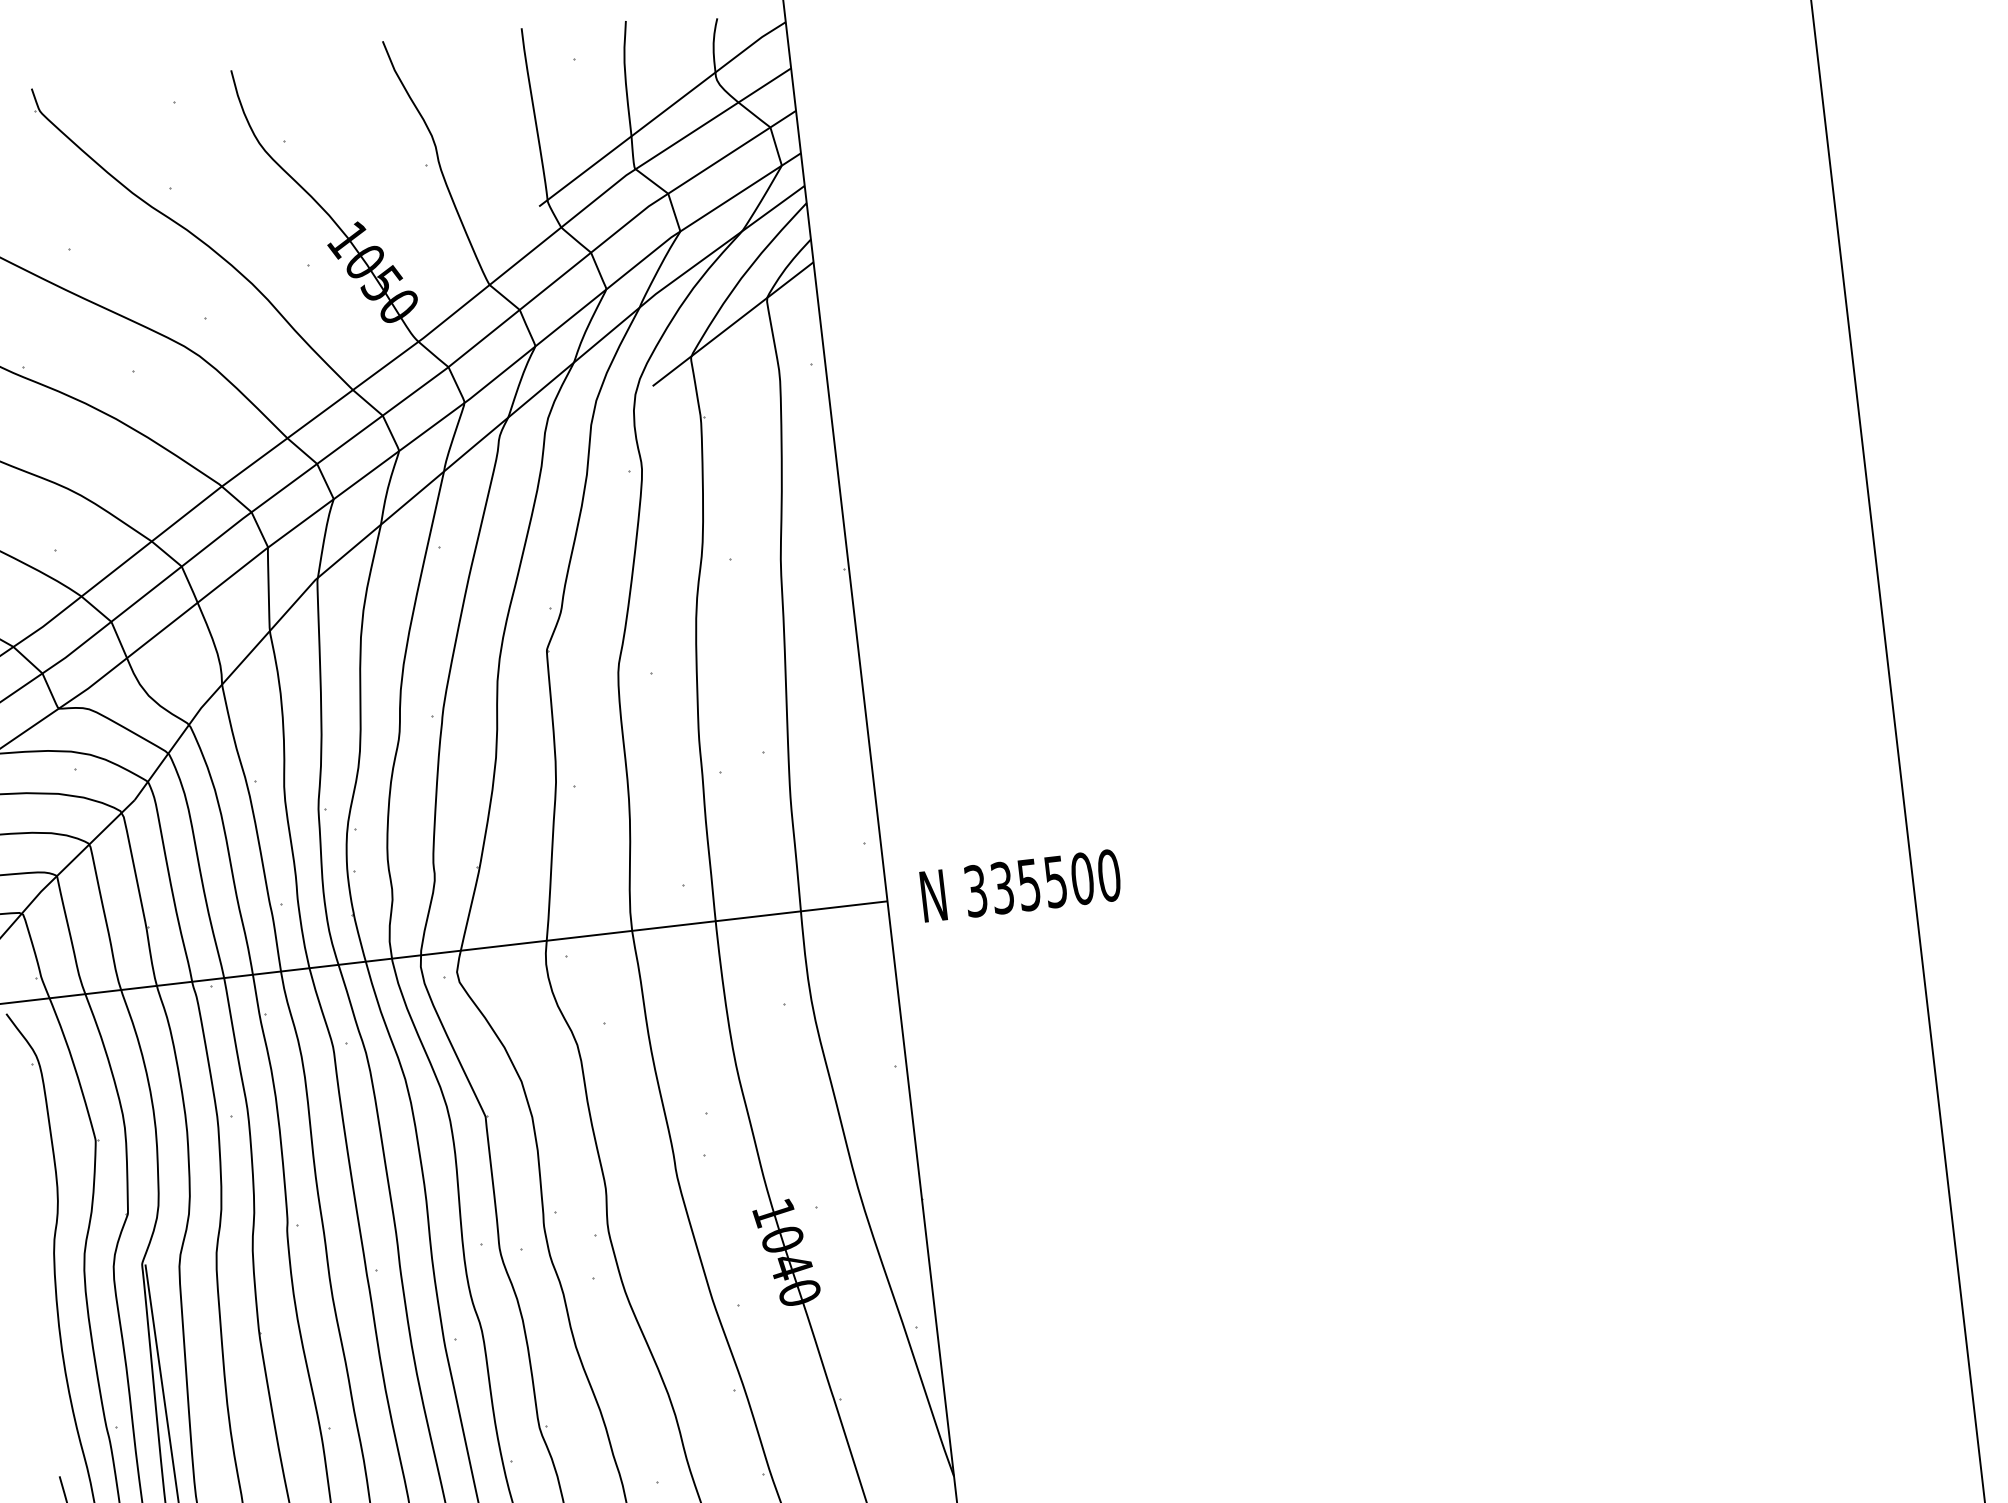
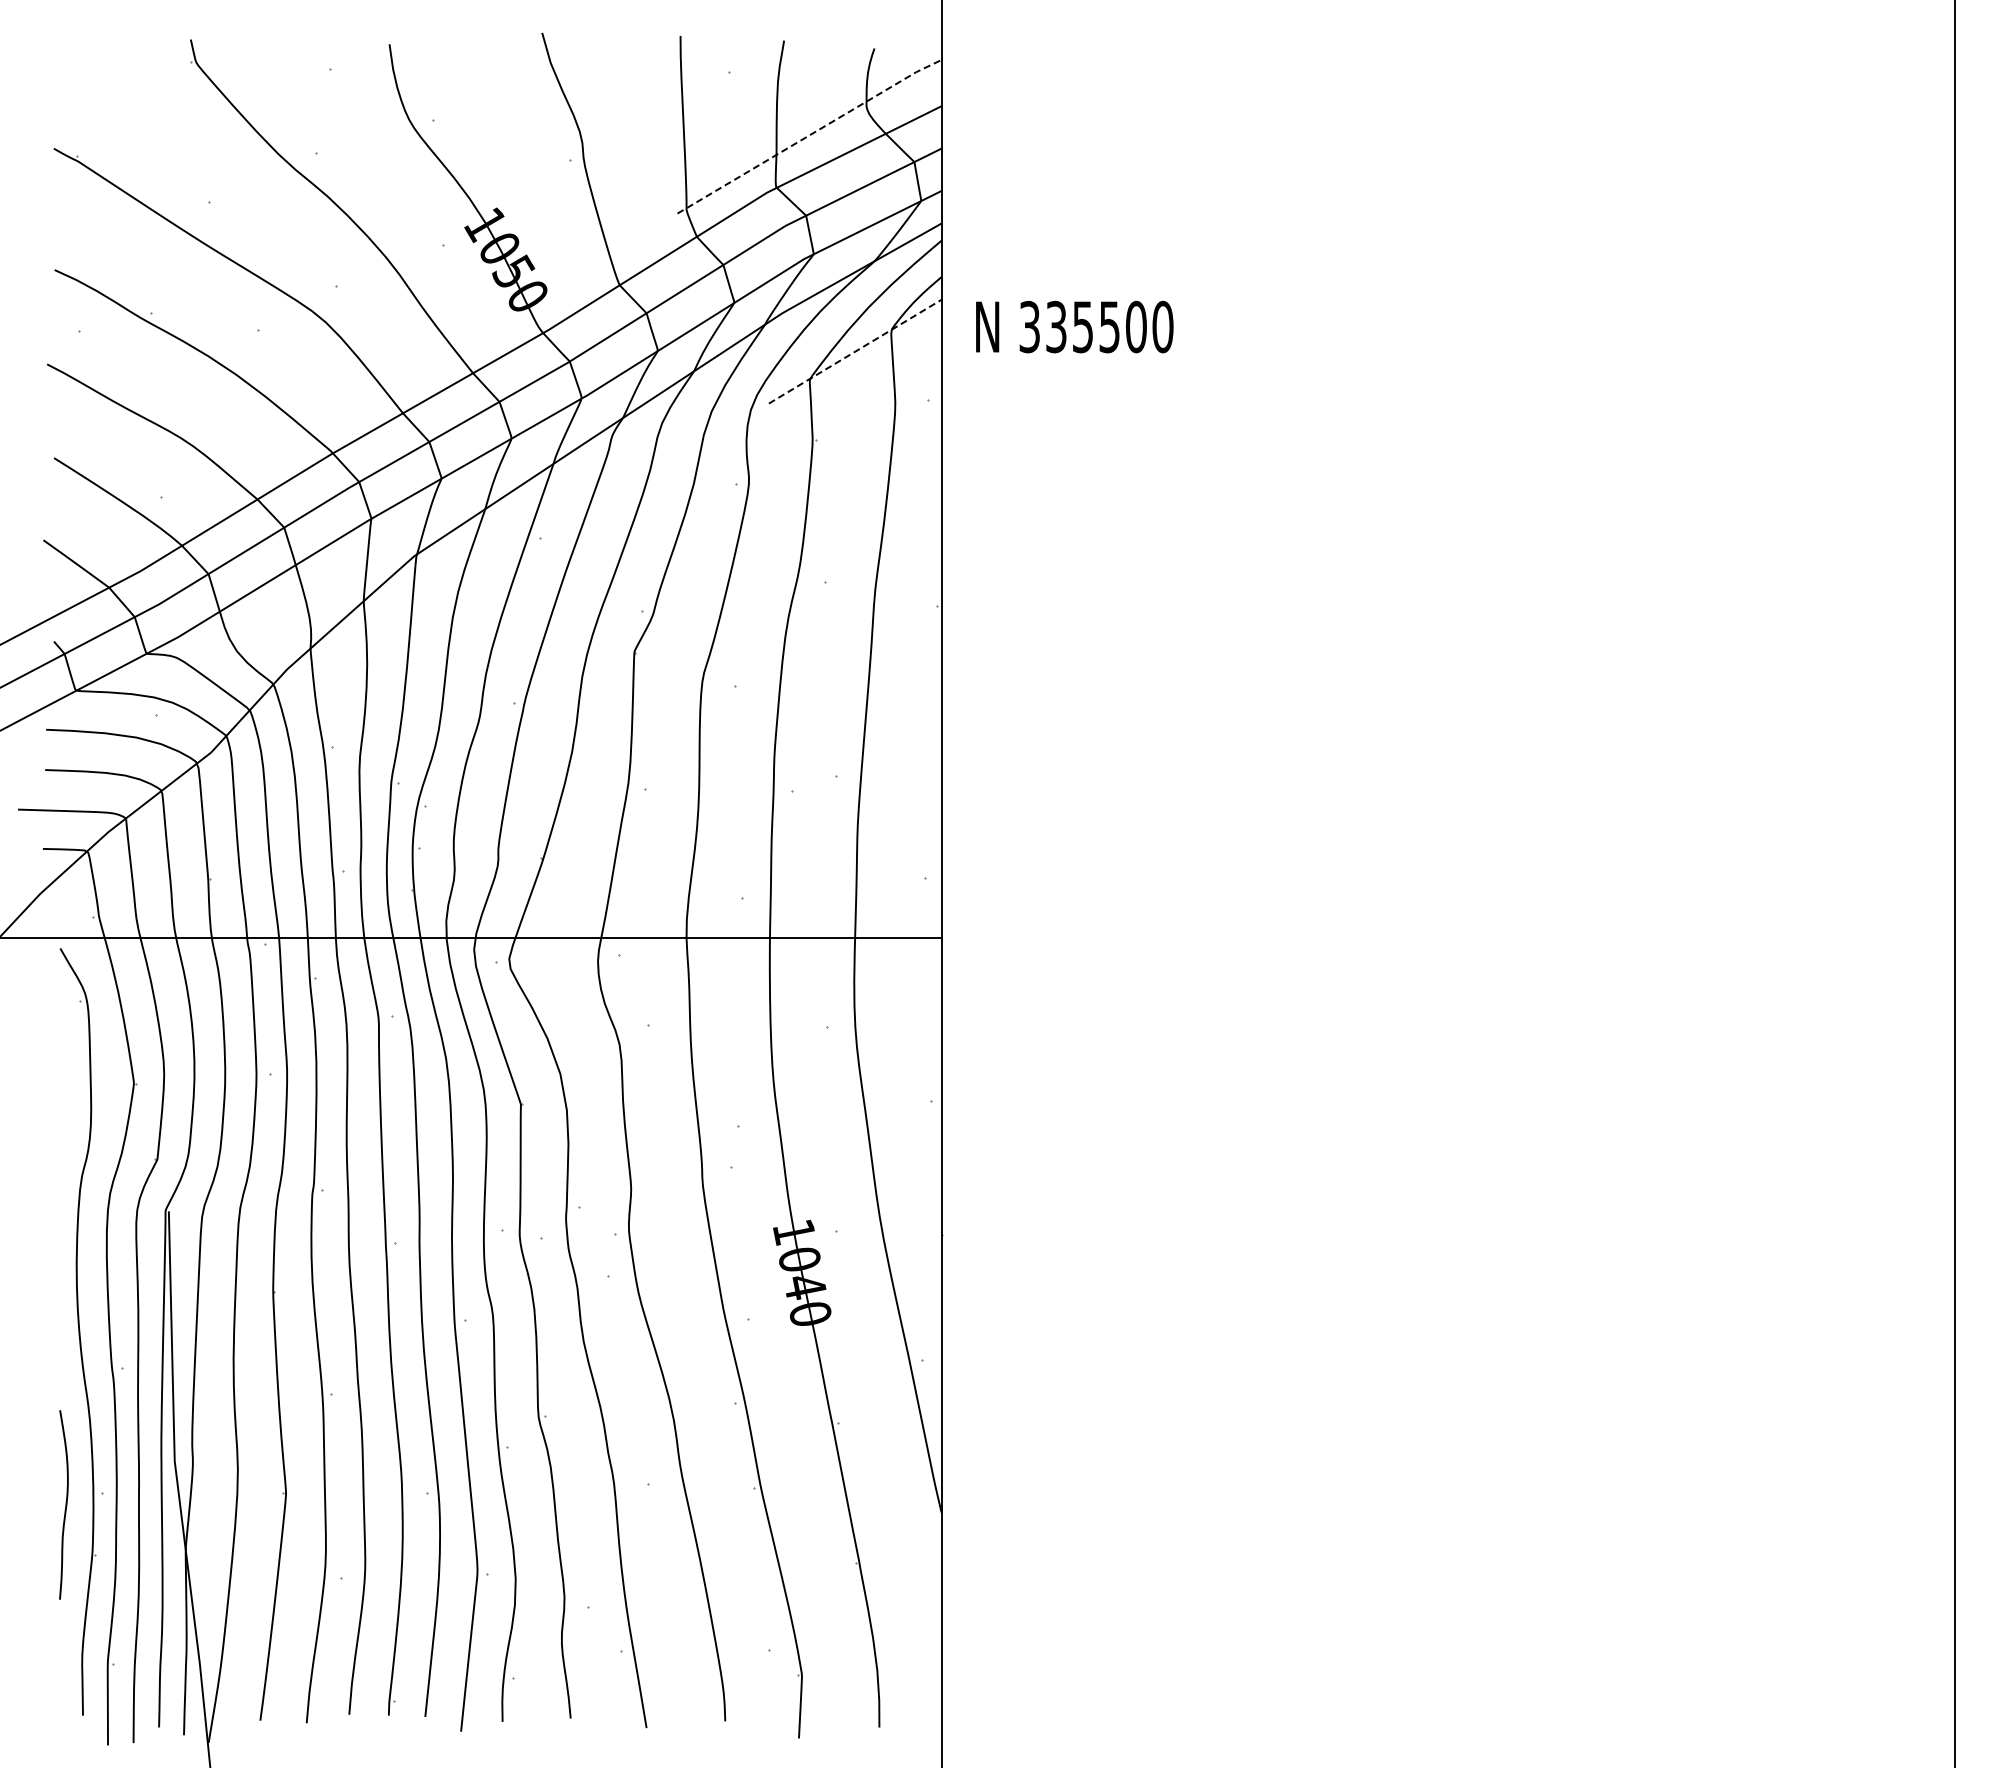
line: (662, 113) -> (809, 135), solid -> dashed
line: (733, 323) -> (855, 351), solid -> dashed
text: (1020, 885) -> (1074, 326), moved

